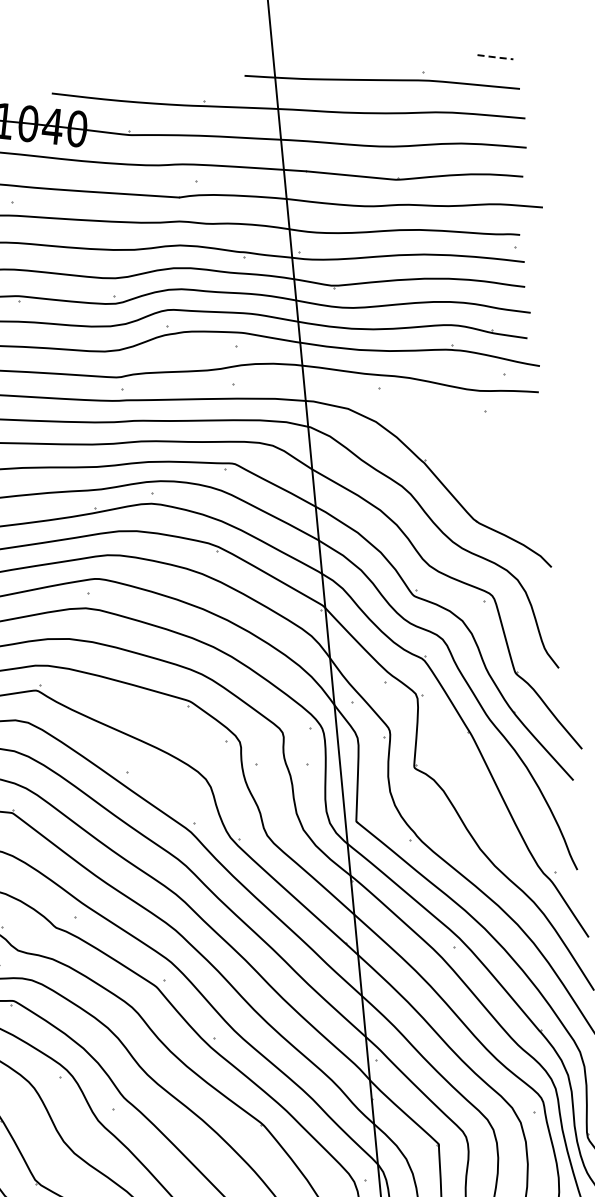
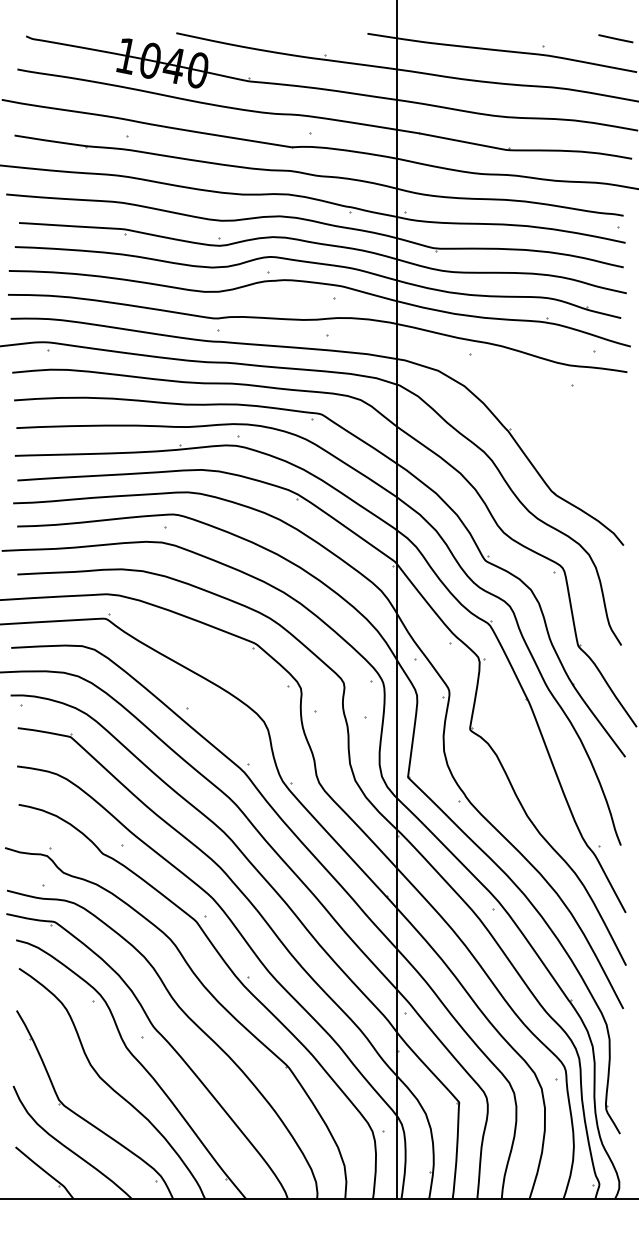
line: (496, 57) -> (616, 39), dashed -> solid

